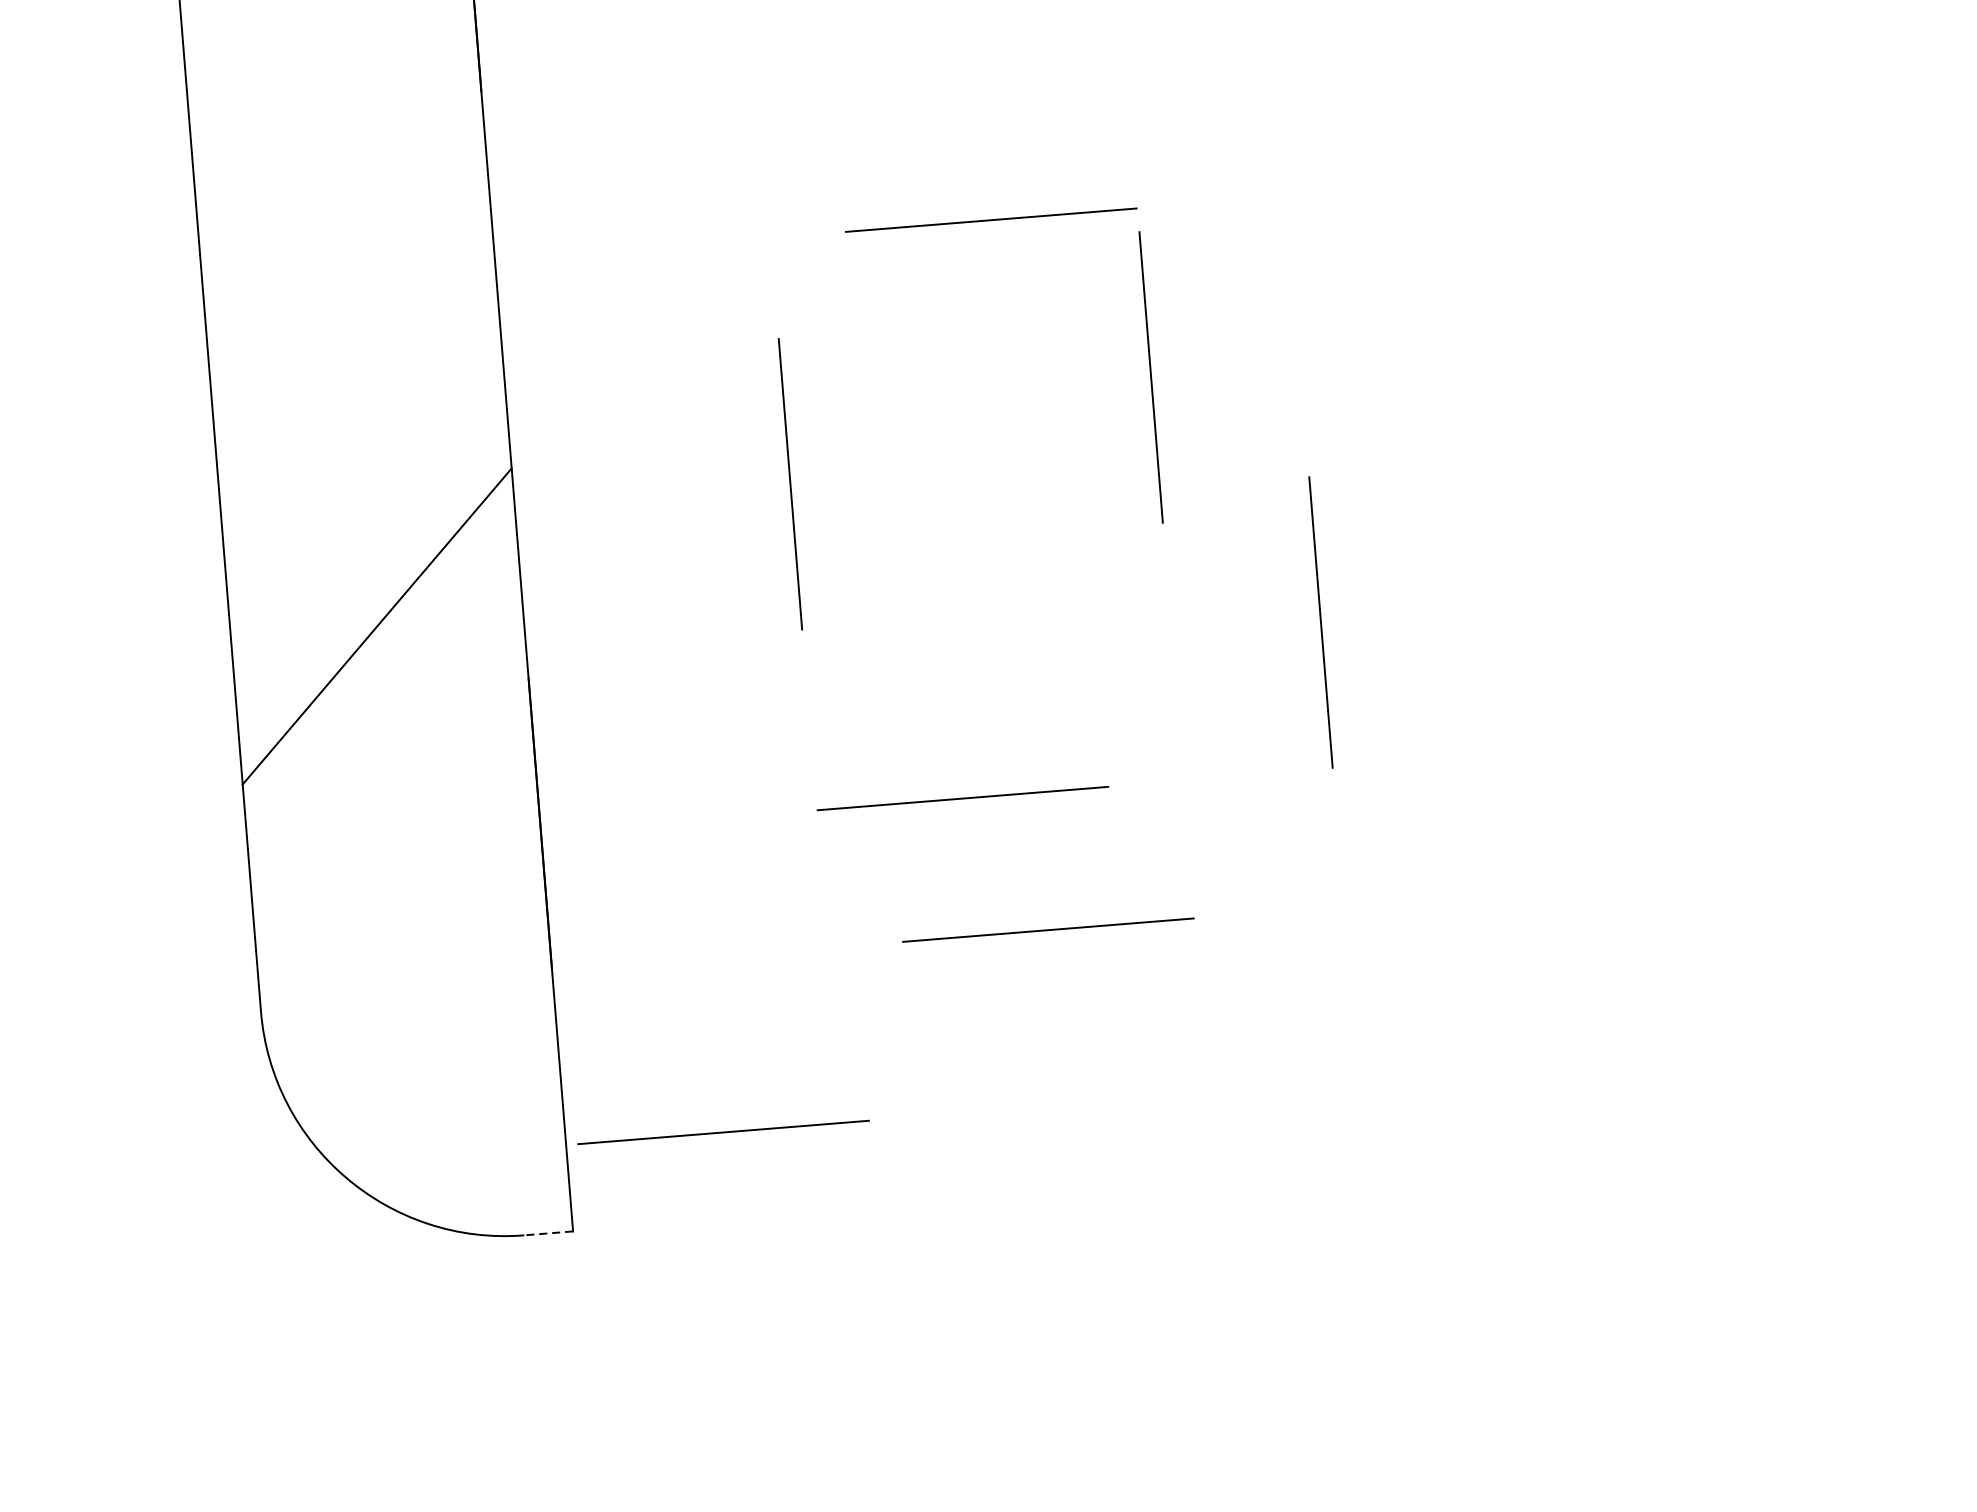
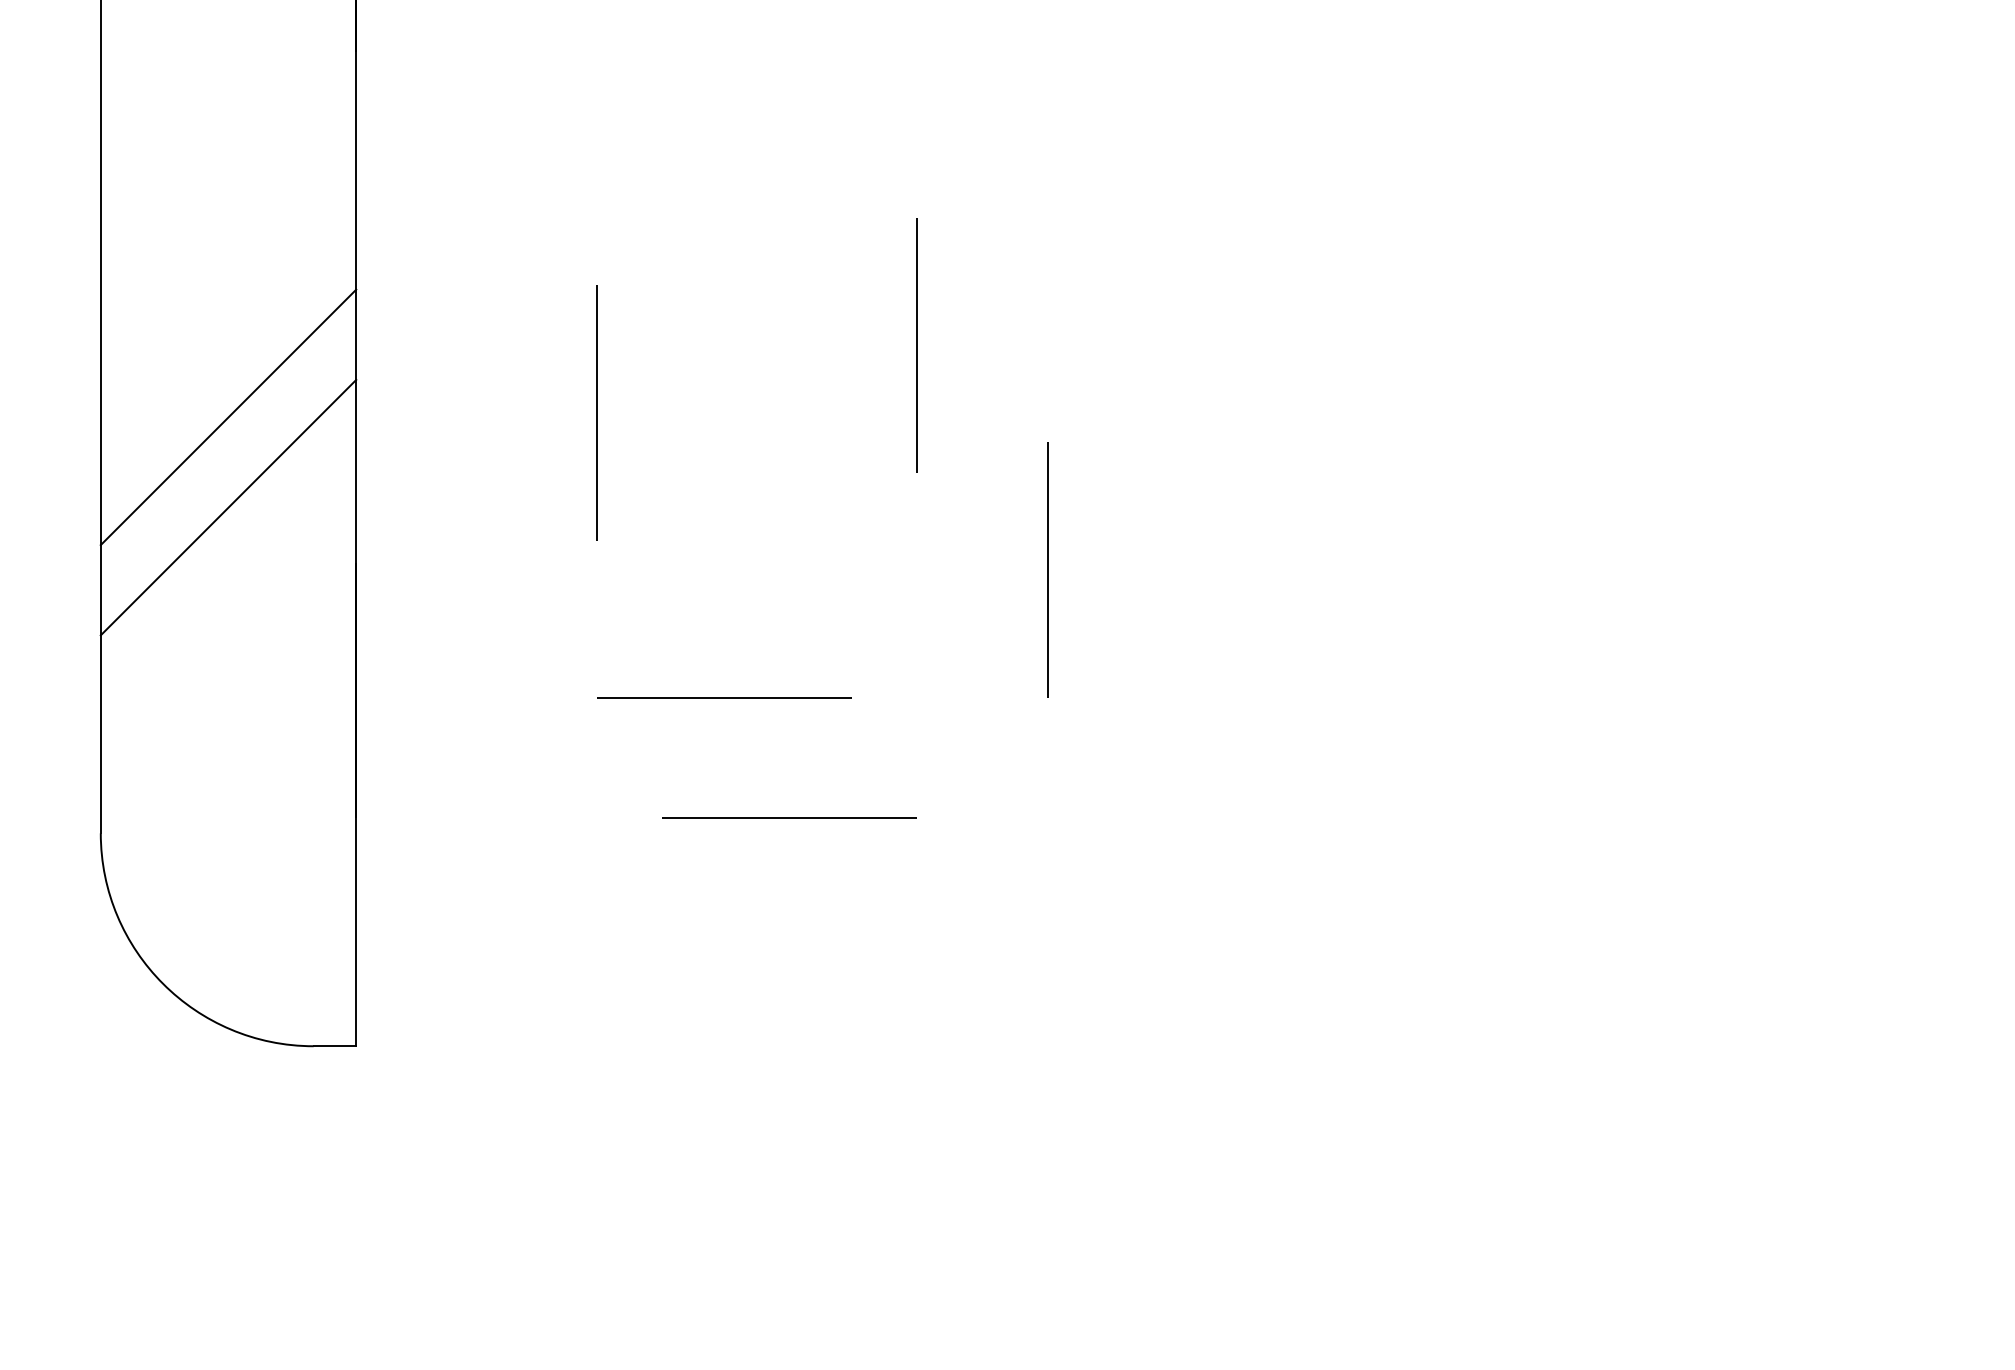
line: (991, 219) -> (789, 197), removed
line: (368, 523) -> (228, 417), added
line: (723, 1132) -> (493, 970), removed
line: (548, 1233) -> (334, 1046), dashed -> solid

